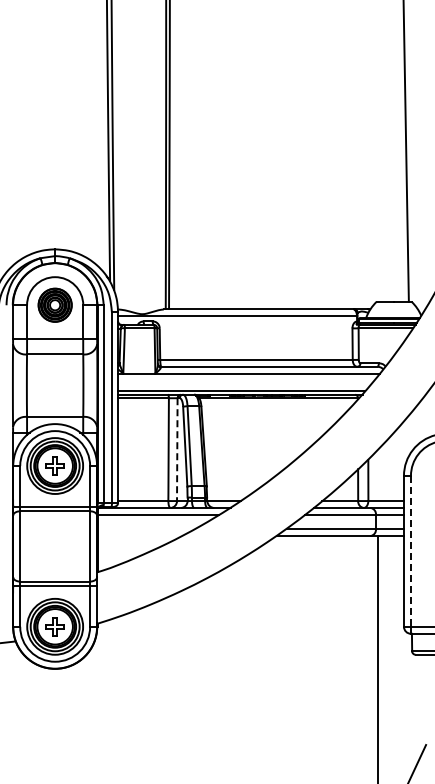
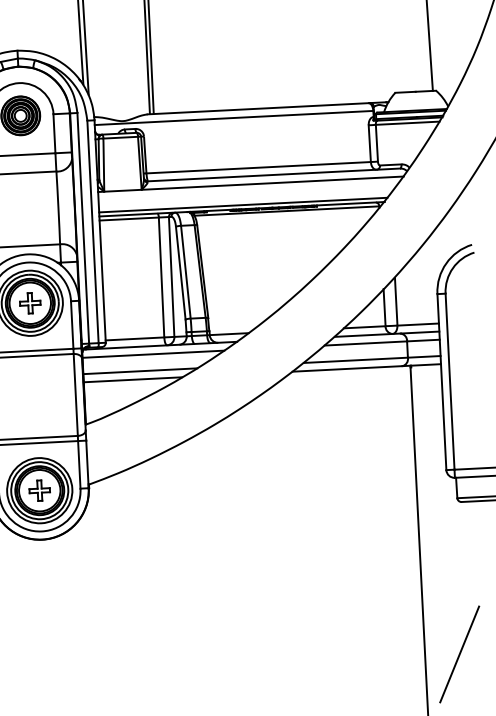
line: (177, 450) -> (171, 277), dashed -> solid
line: (146, 528) -> (140, 370), added
line: (139, 535) -> (132, 379), added
line: (410, 551) -> (449, 381), dashed -> solid

